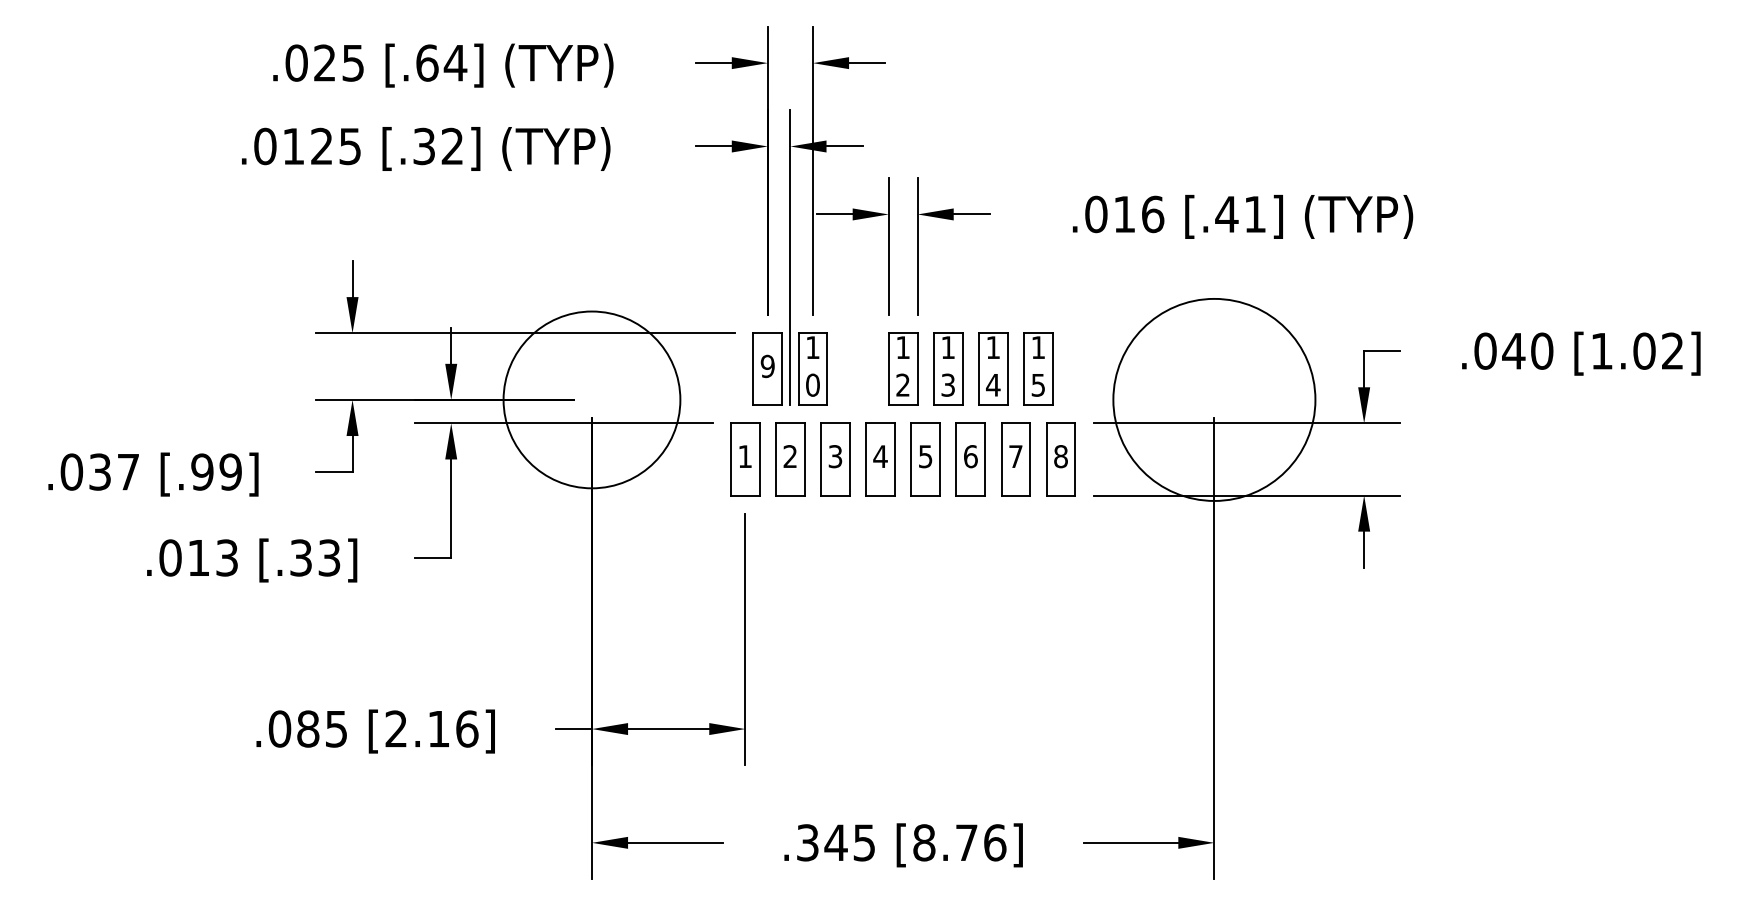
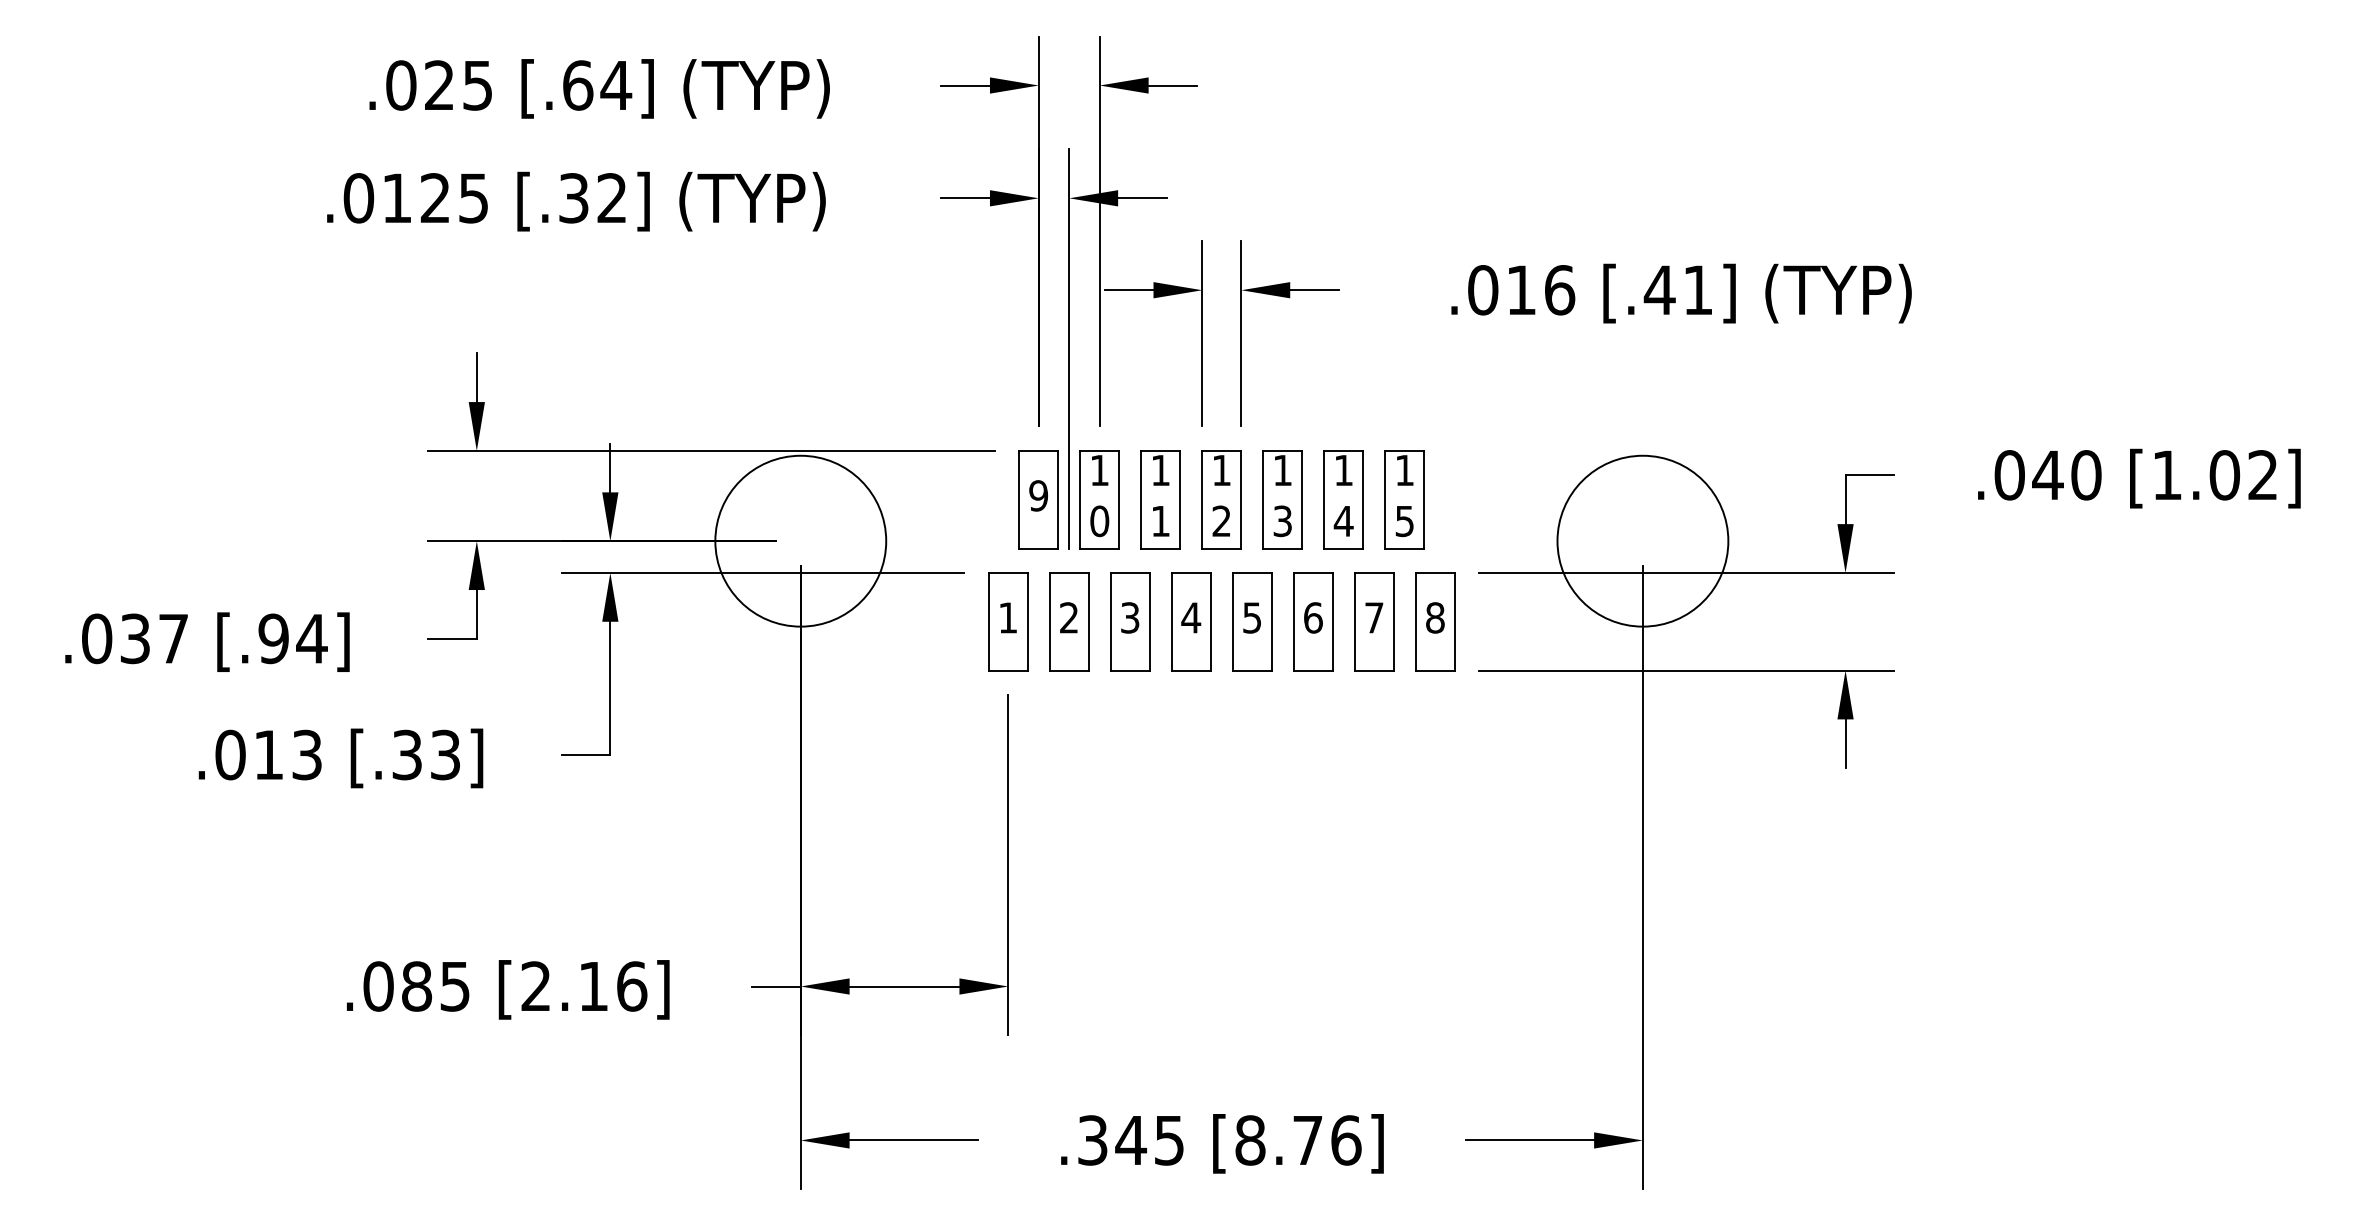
part: (857, 369) -> (1160, 499), added
circle: (591, 399) -> (800, 540), size x0.71
circle: (1214, 399) -> (1642, 540), size x0.62
text: (230, 471) -> (311, 638), [.99] -> [.94]

